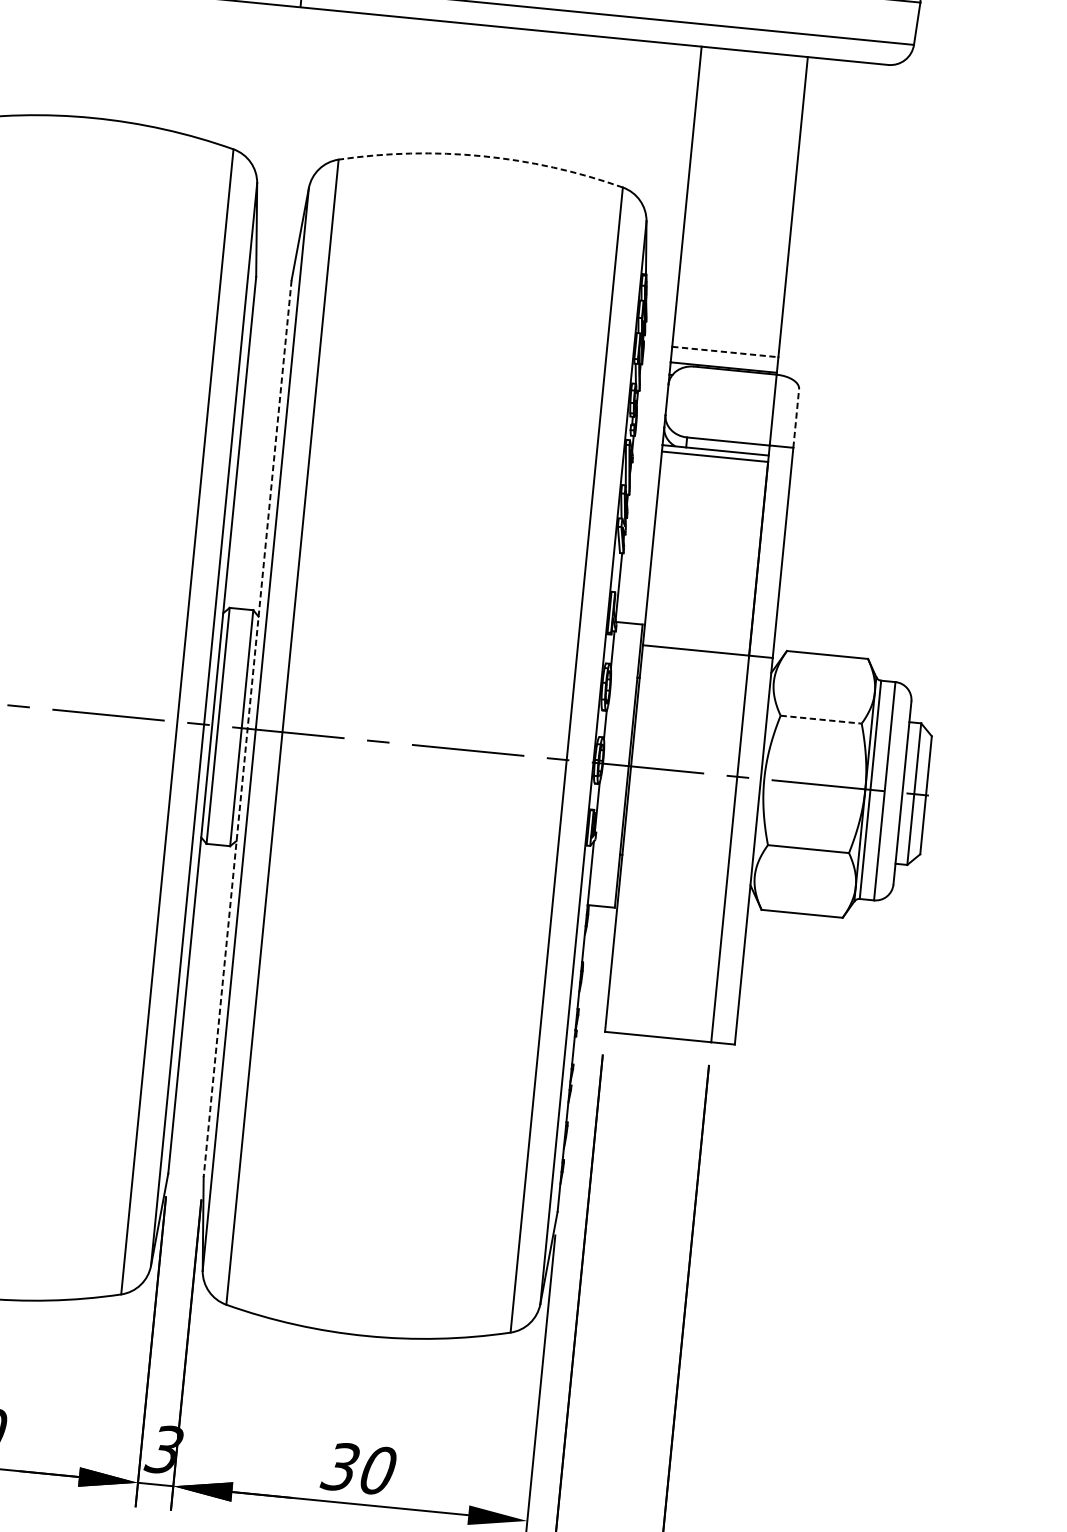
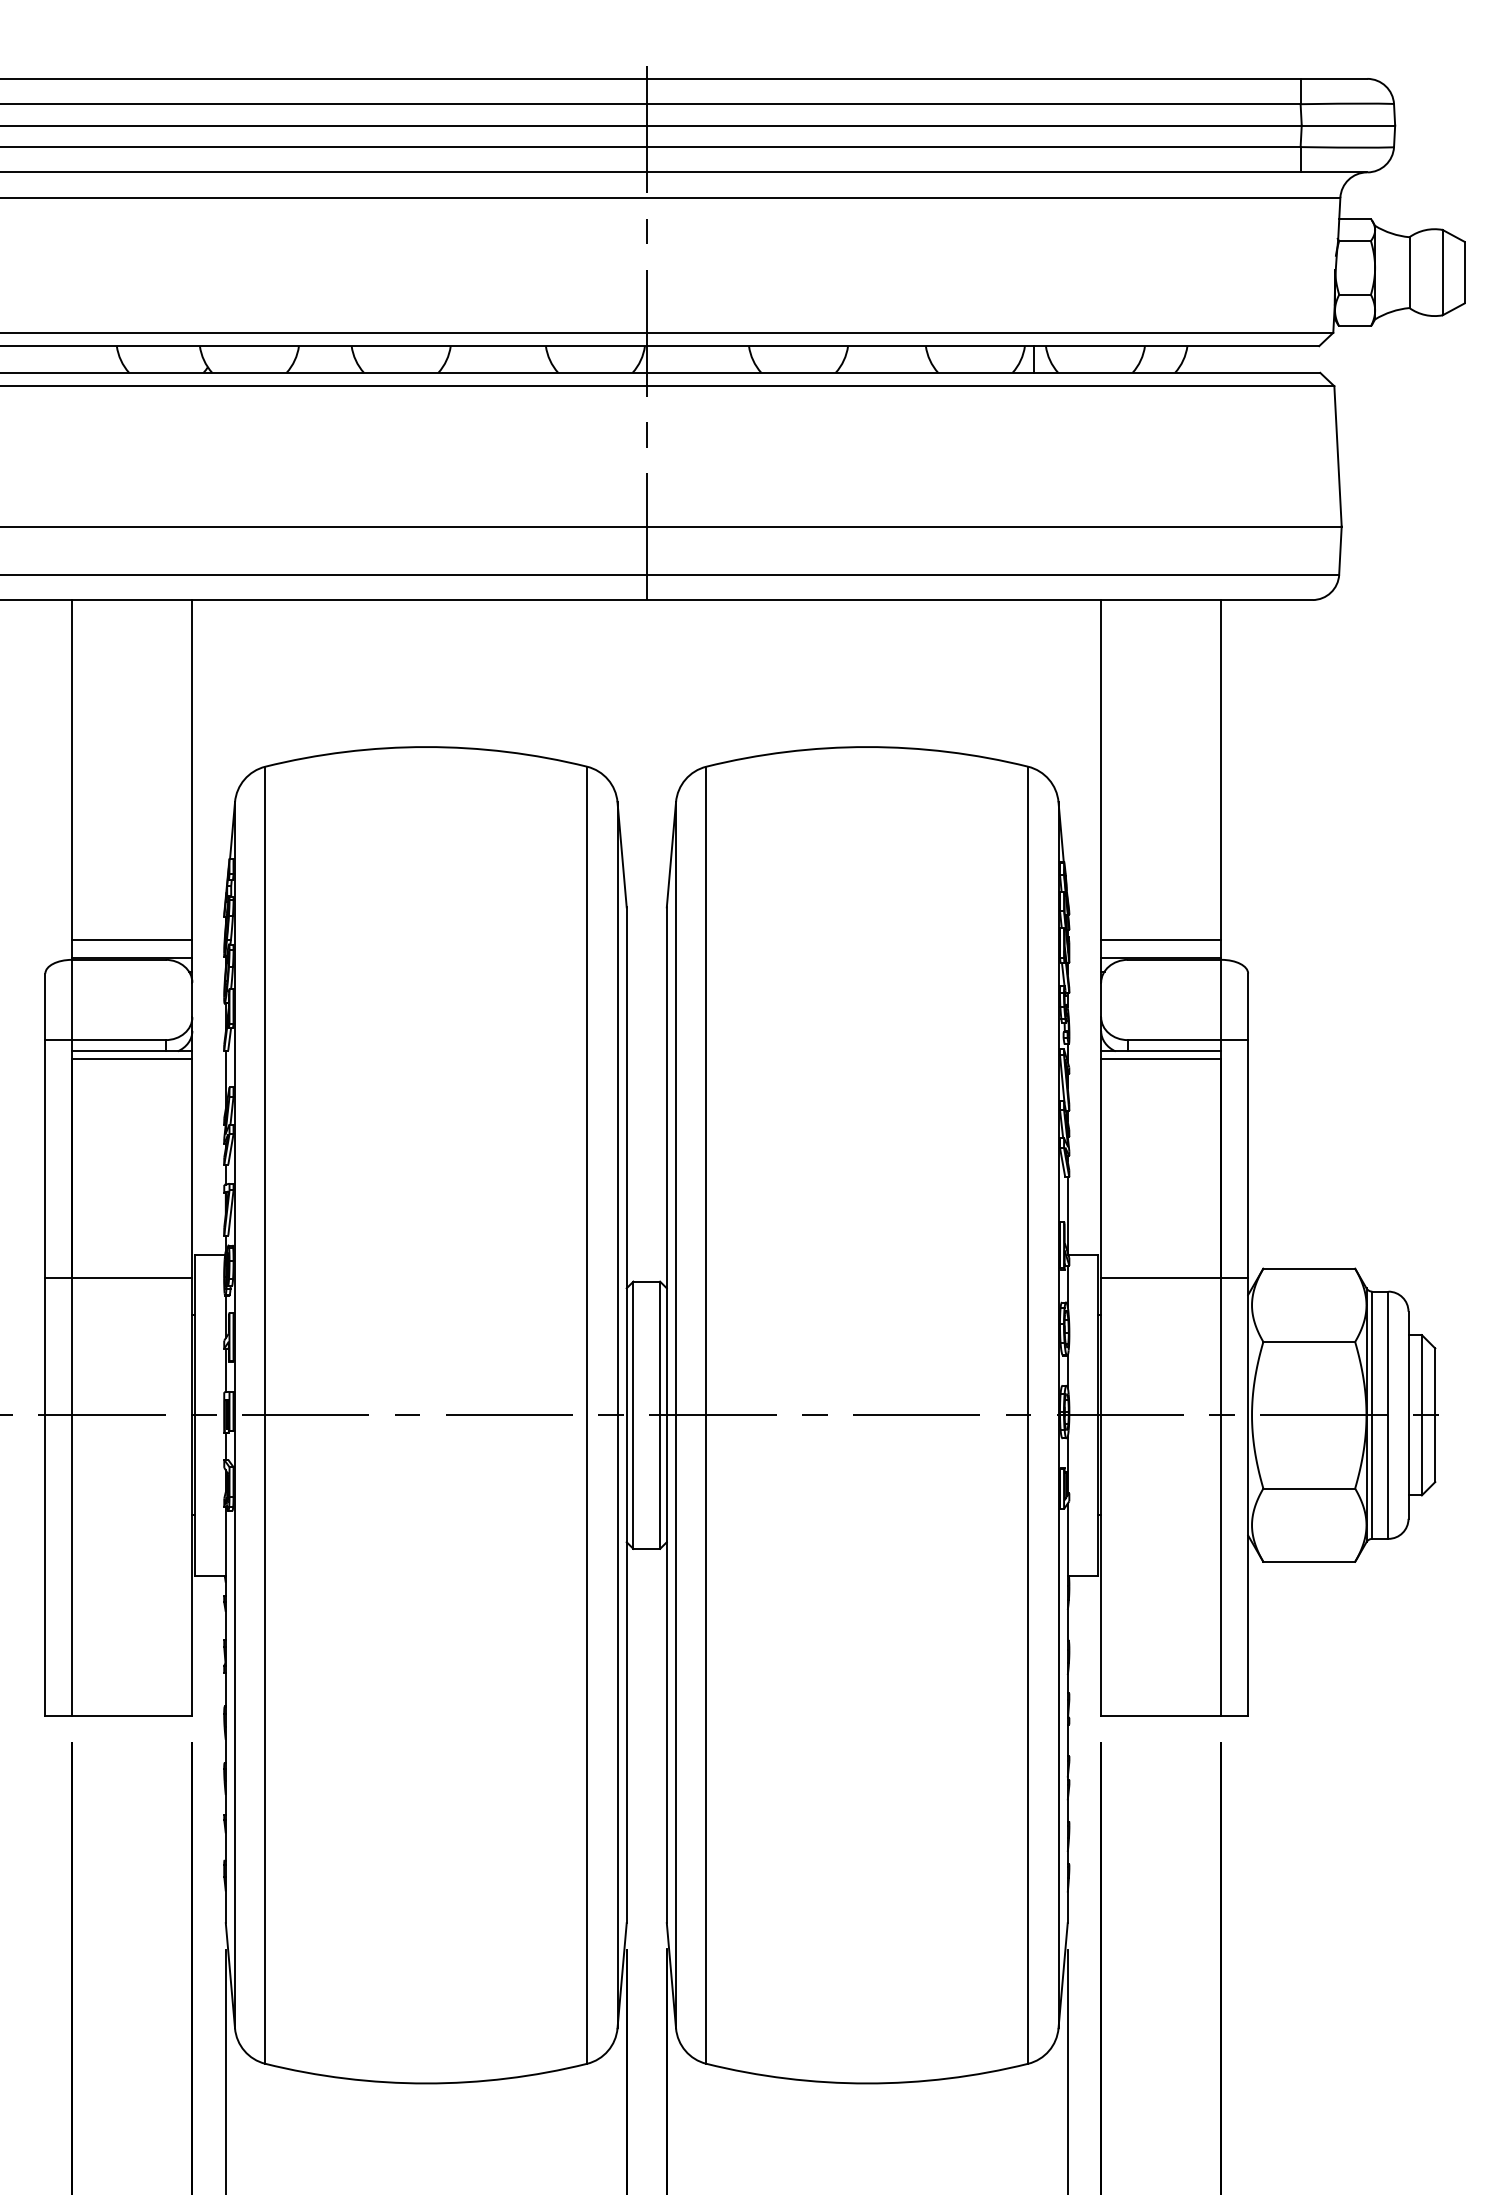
arc: (482, 156) -> (867, 747), dashed -> solid
line: (725, 352) -> (1161, 940), dashed -> solid
line: (796, 418) -> (1248, 1006), dashed -> solid
line: (821, 719) -> (1309, 1341), dashed -> solid
line: (247, 728) -> (666, 1415), dashed -> solid

